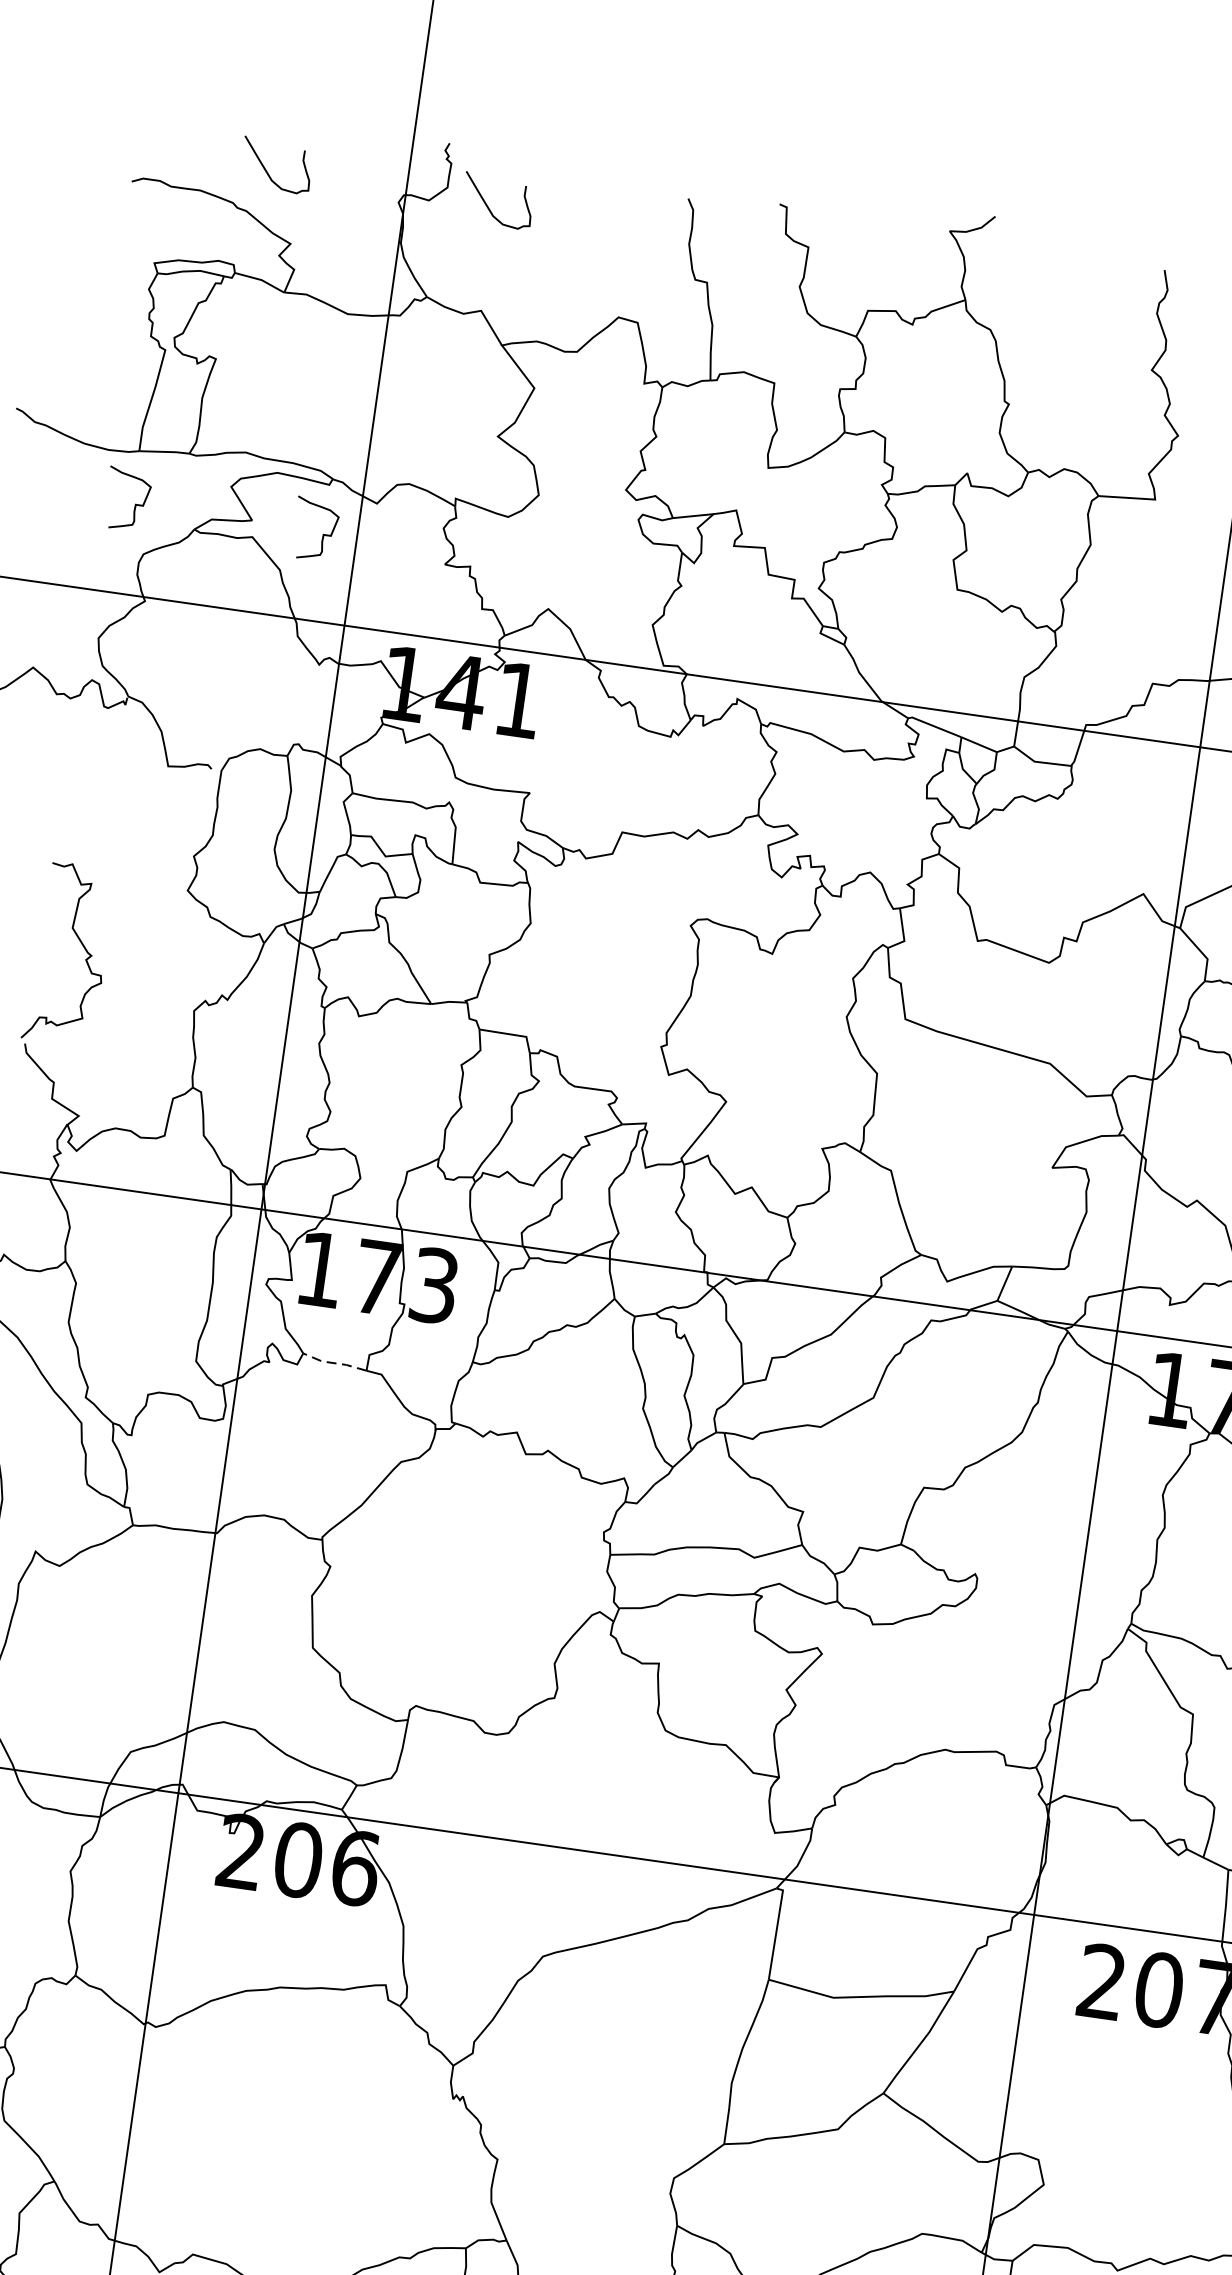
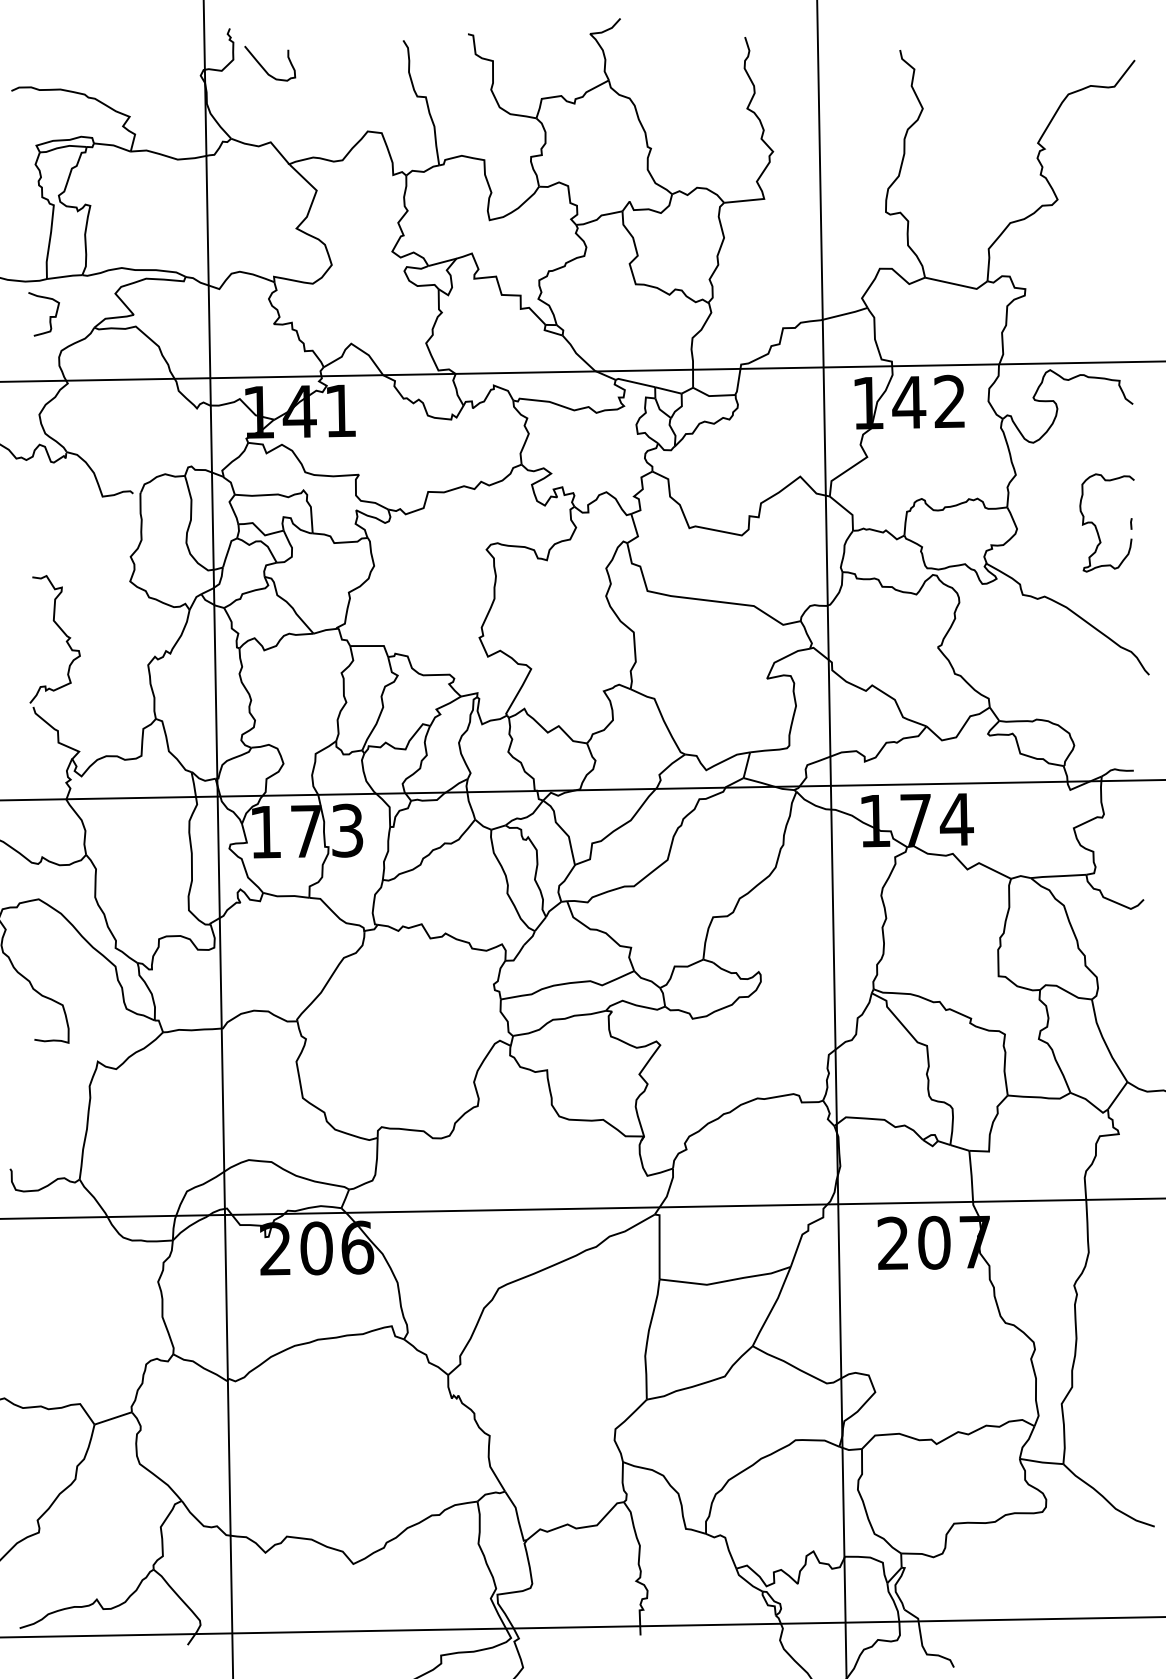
curve: (267, 171) -> (105, 68), removed
curve: (322, 533) -> (184, 316), removed
line: (333, 1363) -> (285, 896), dashed -> solid

